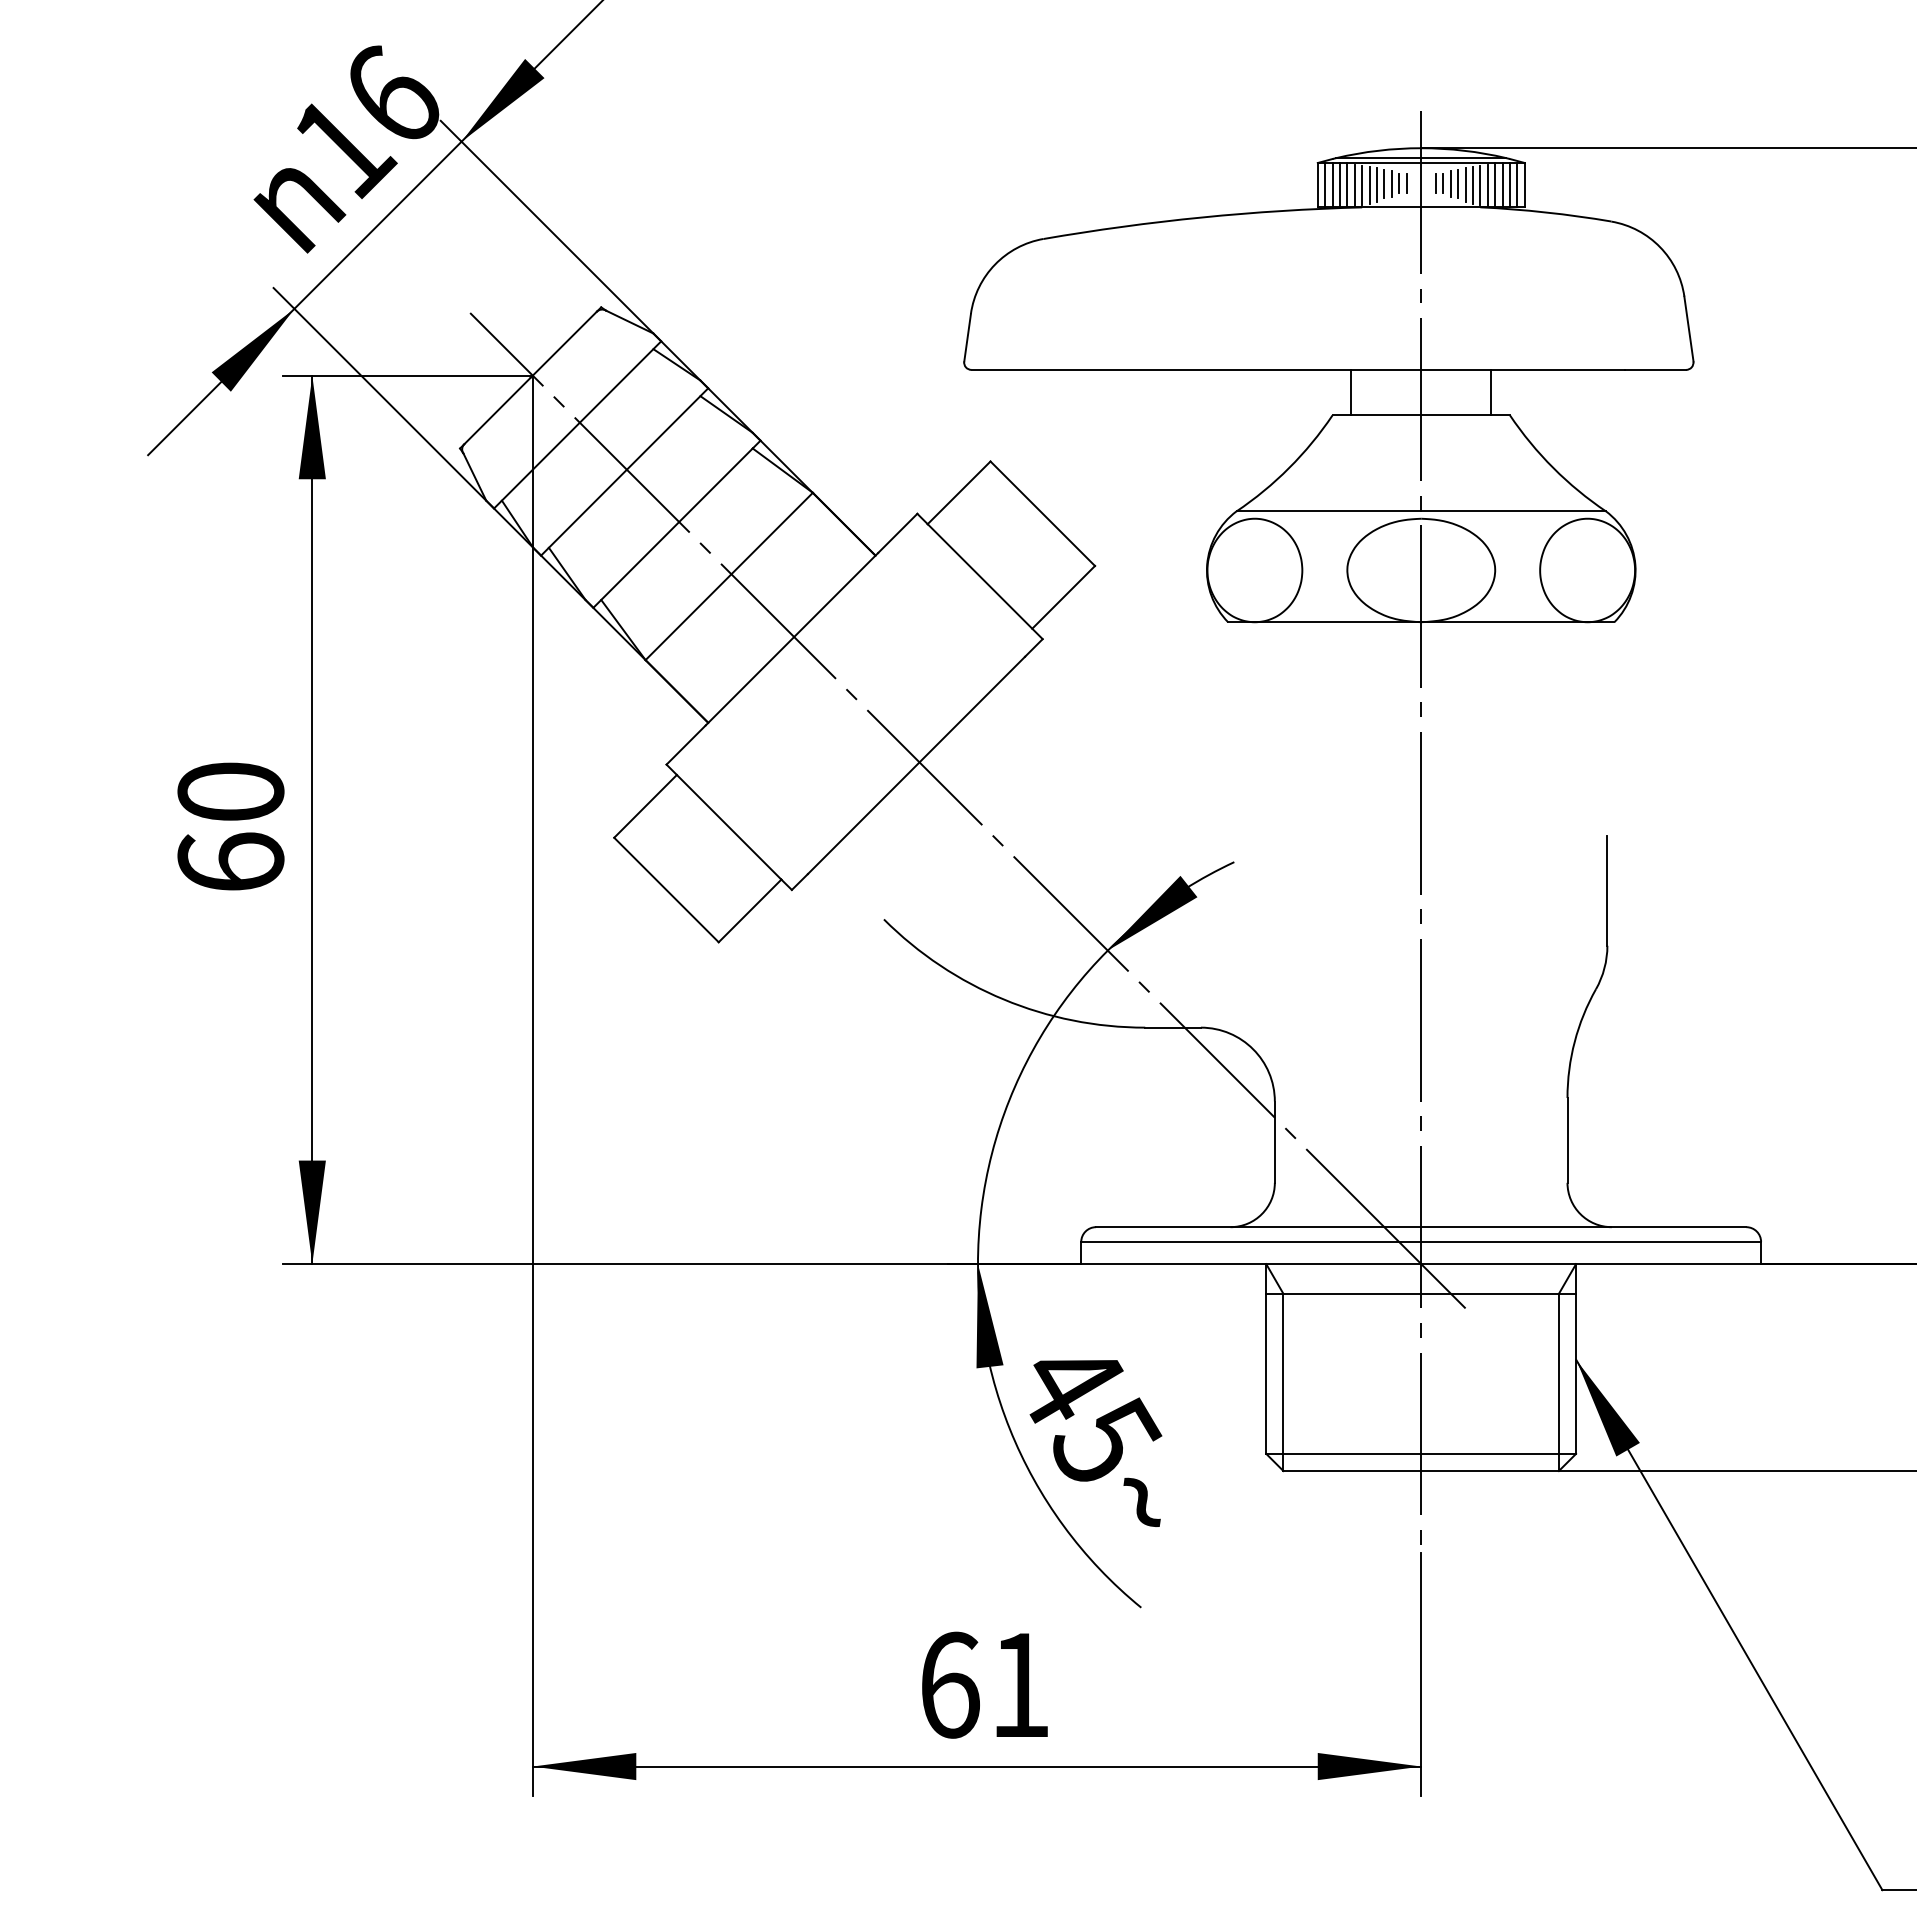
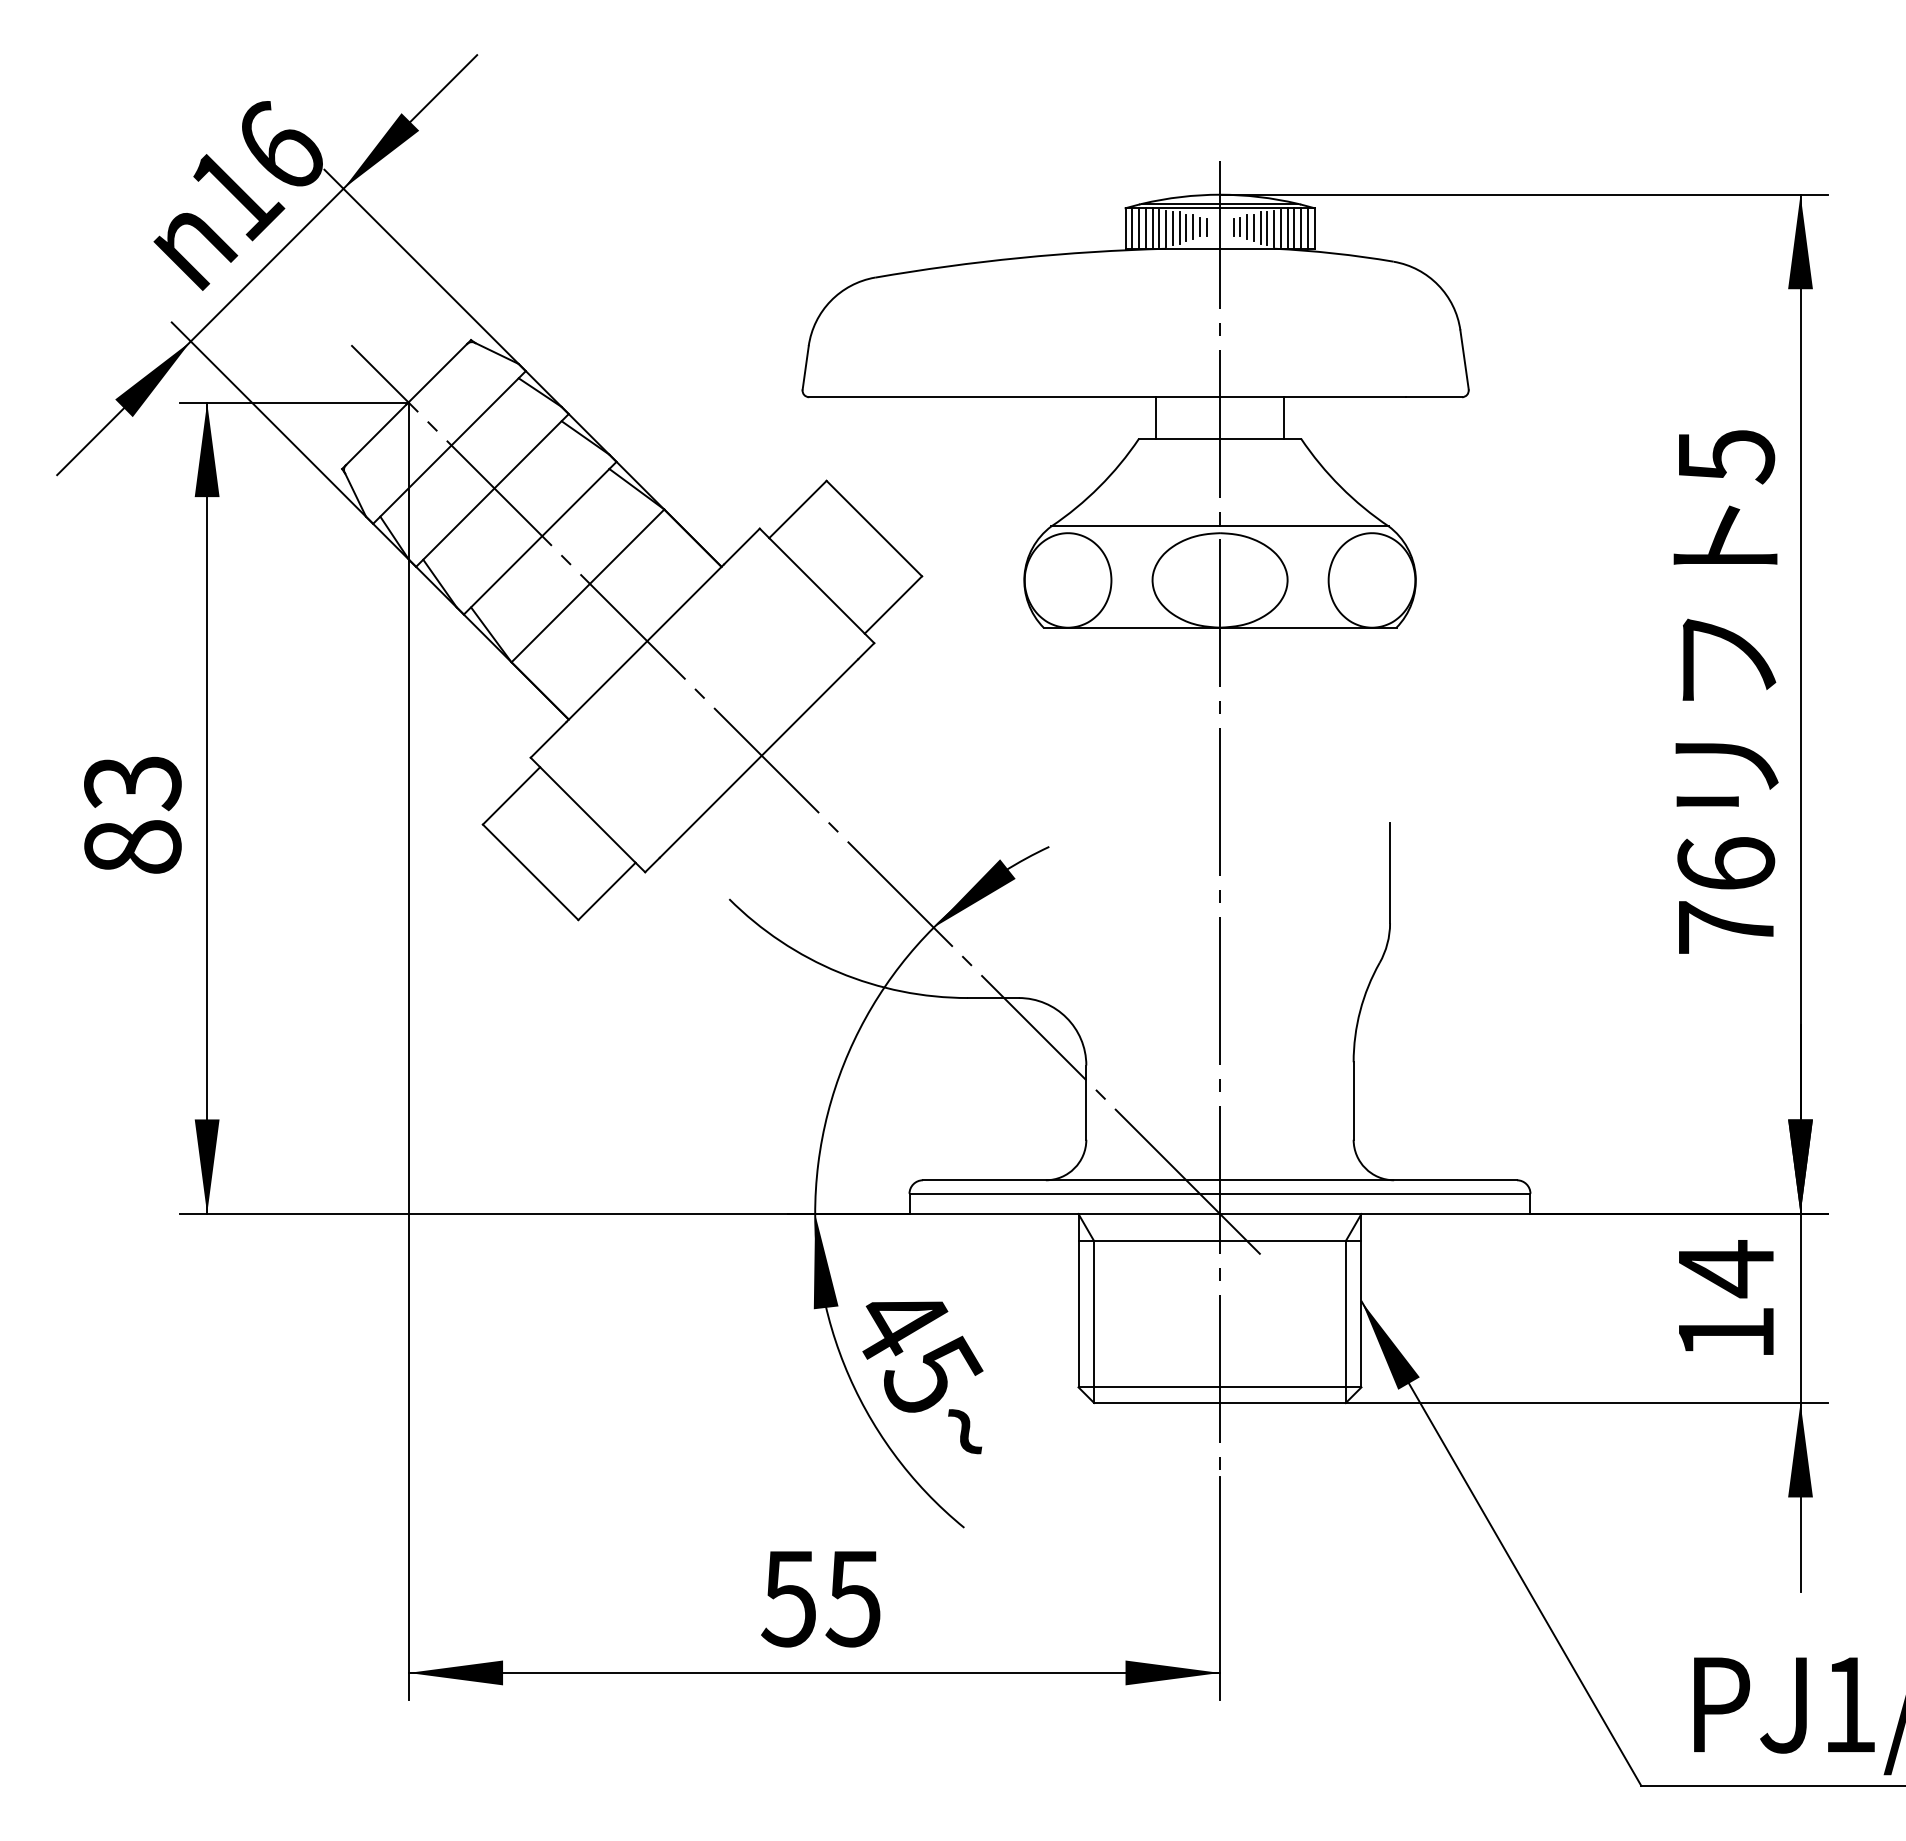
text: (230, 826) -> (132, 814), 60 -> 83
text: (983, 1685) -> (820, 1598), 61 -> 55

